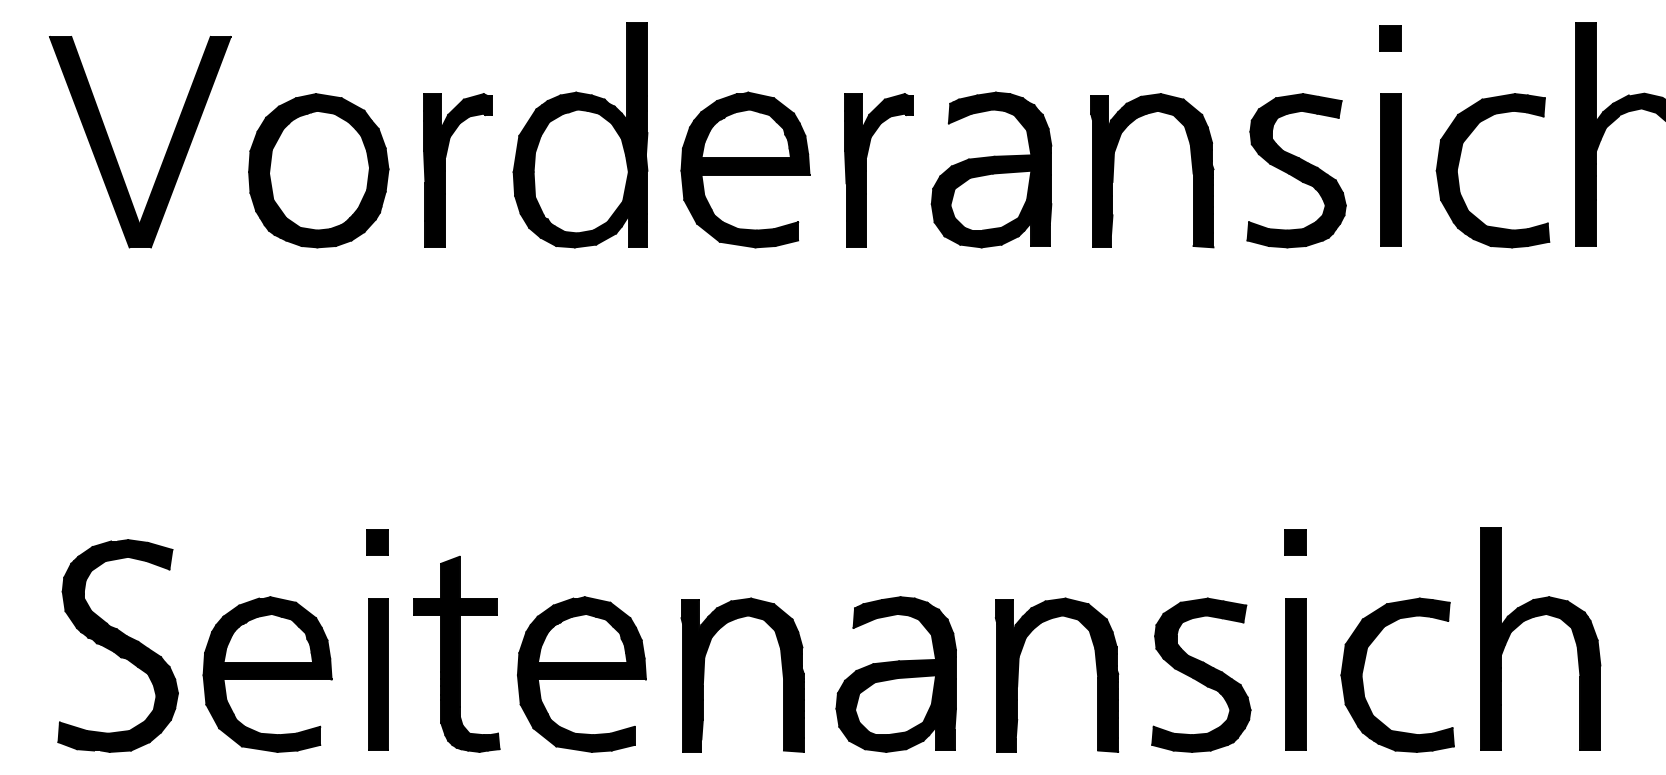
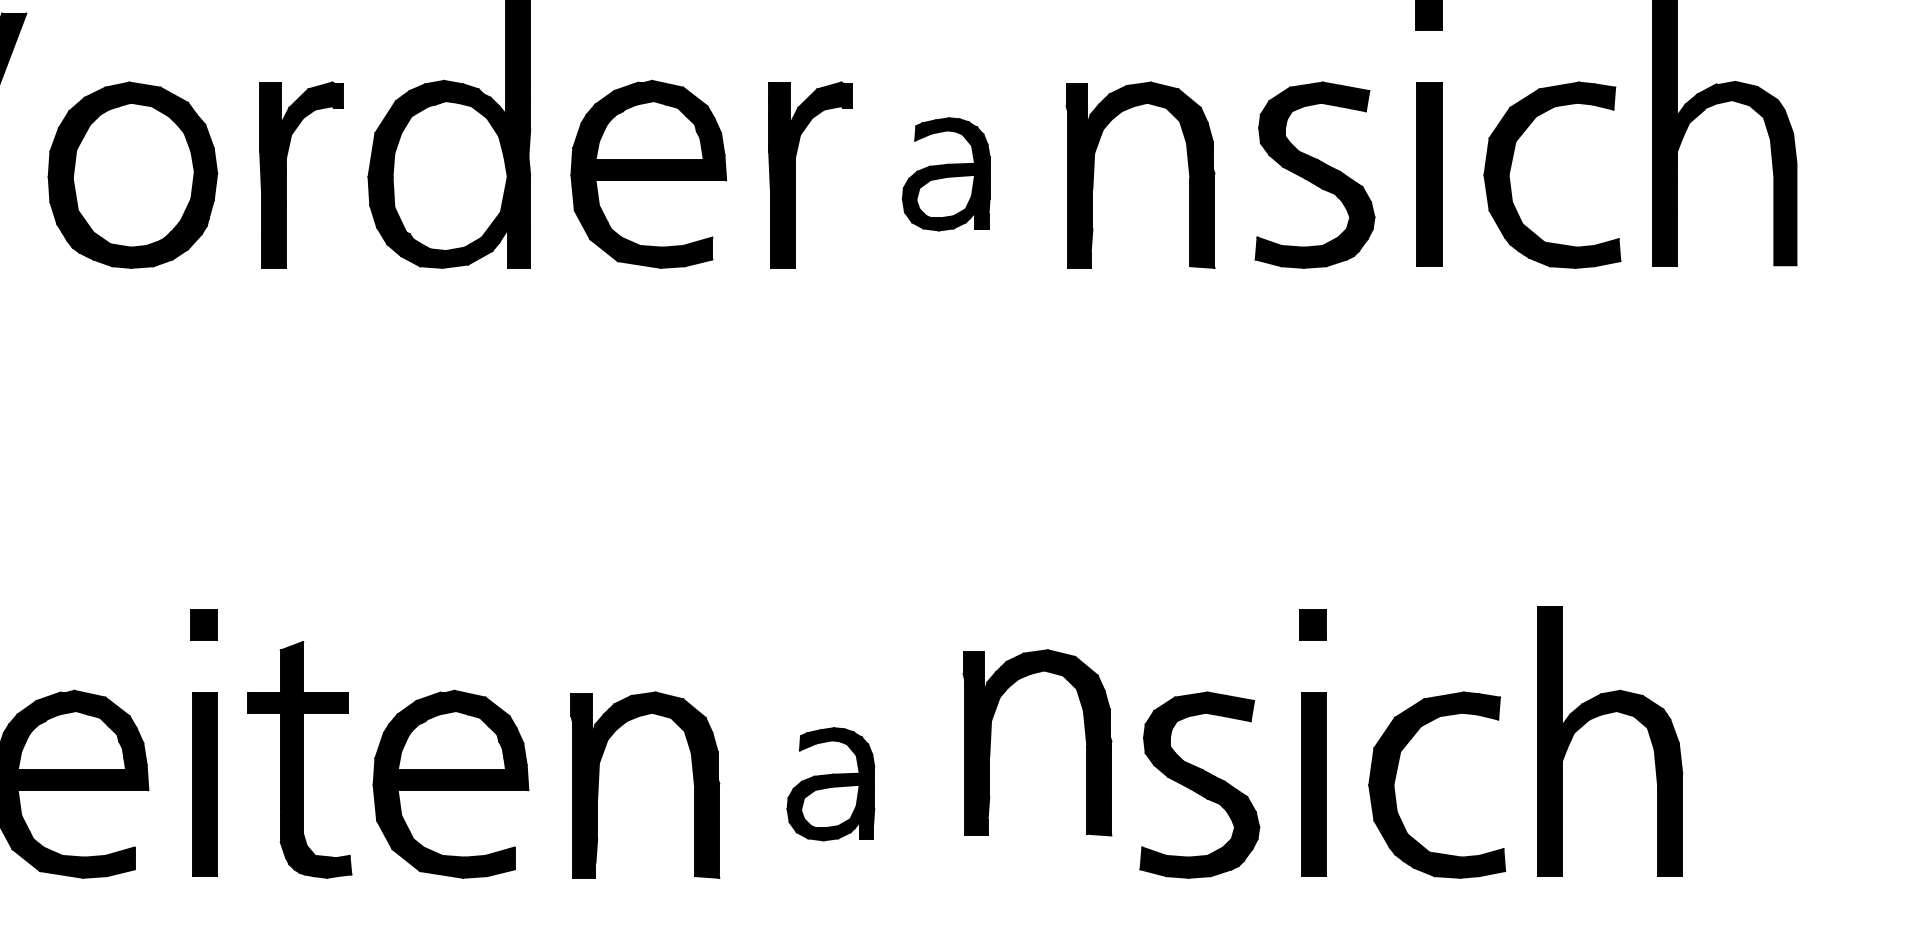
part: (991, 169) -> (946, 173), size x0.6
part: (1019, 666) -> (992, 732), moved
part: (895, 674) -> (830, 784), size x0.6

